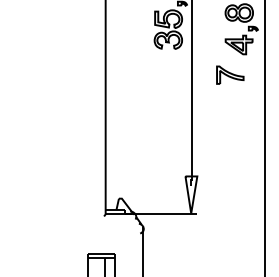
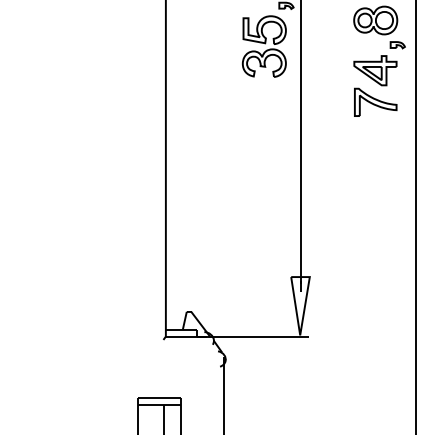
part: (230, 74) -> (376, 101), moved

